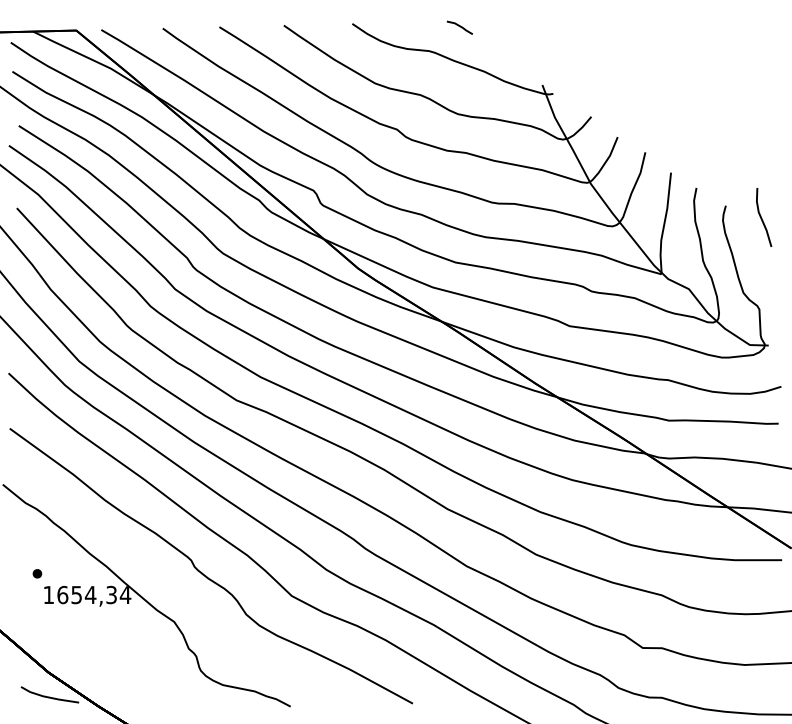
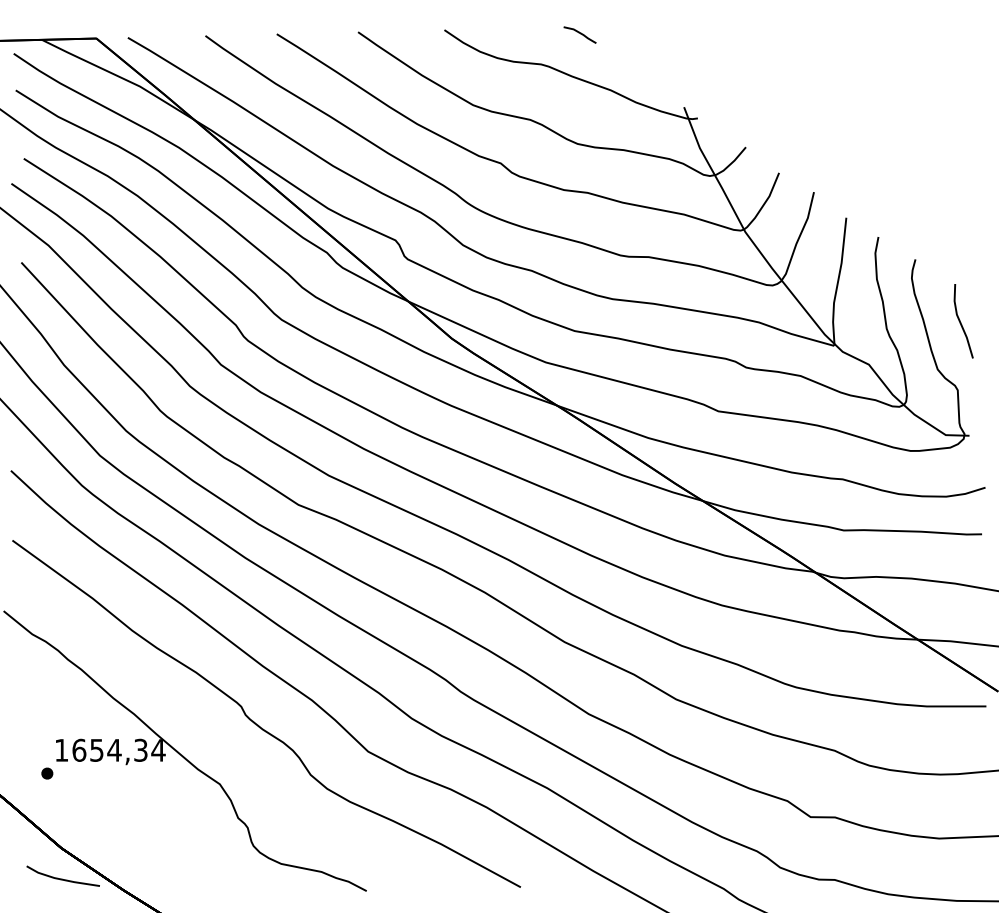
line: (762, 218) -> (961, 322), moved
part: (37, 573) -> (47, 773), moved

